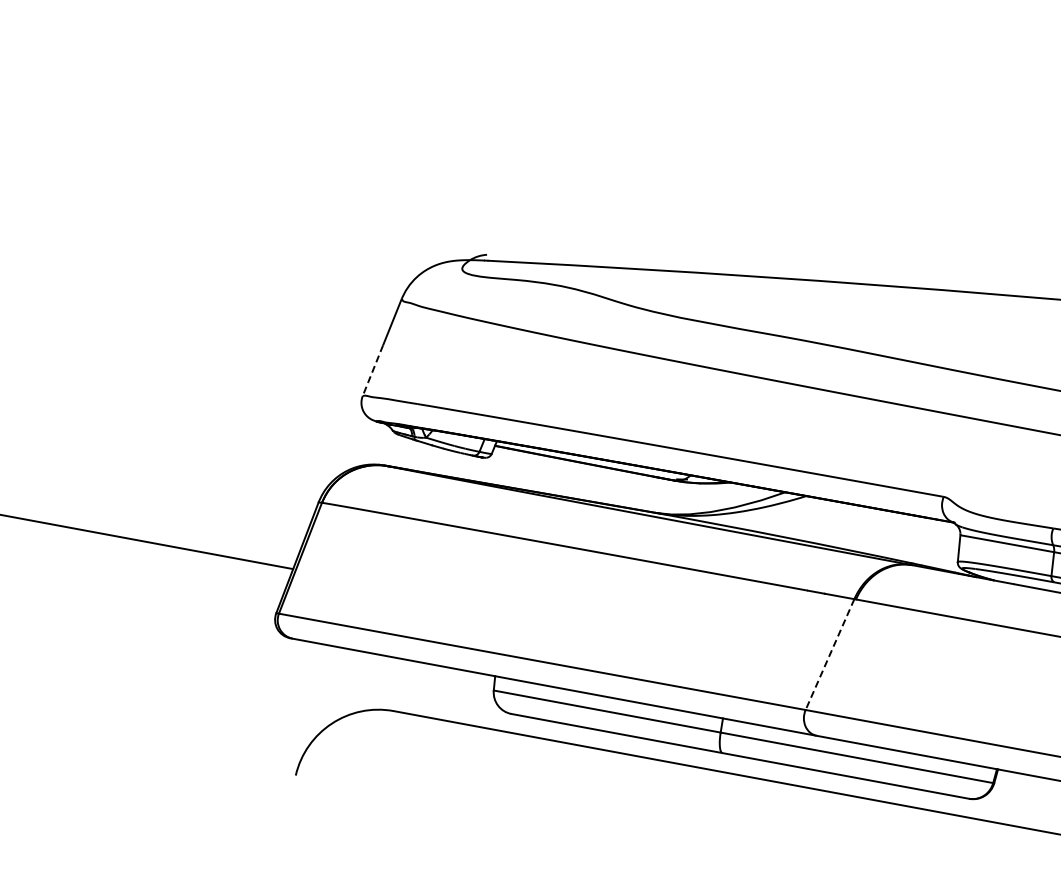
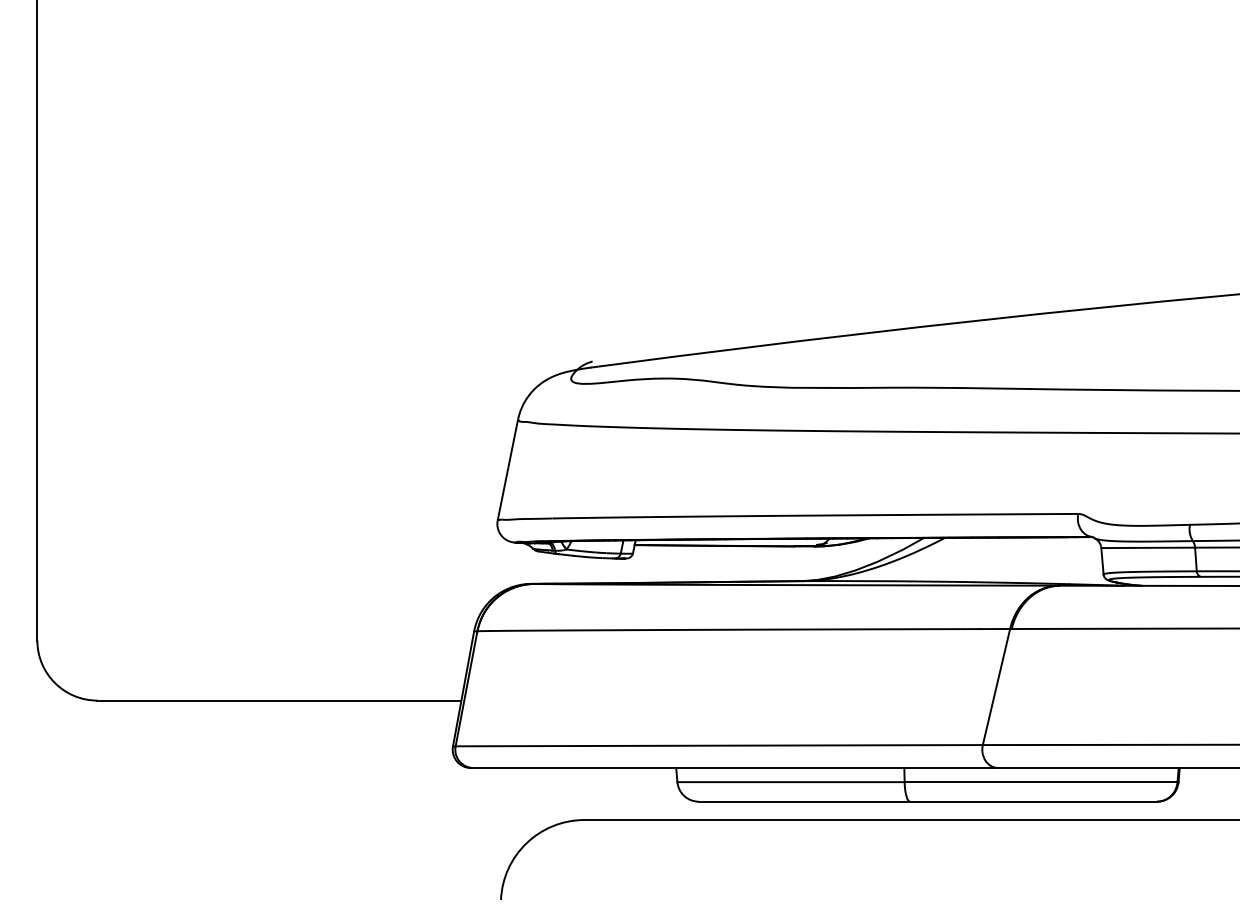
line: (372, 370) -> (502, 494), dashed -> solid
line: (829, 655) -> (996, 687), dashed -> solid

